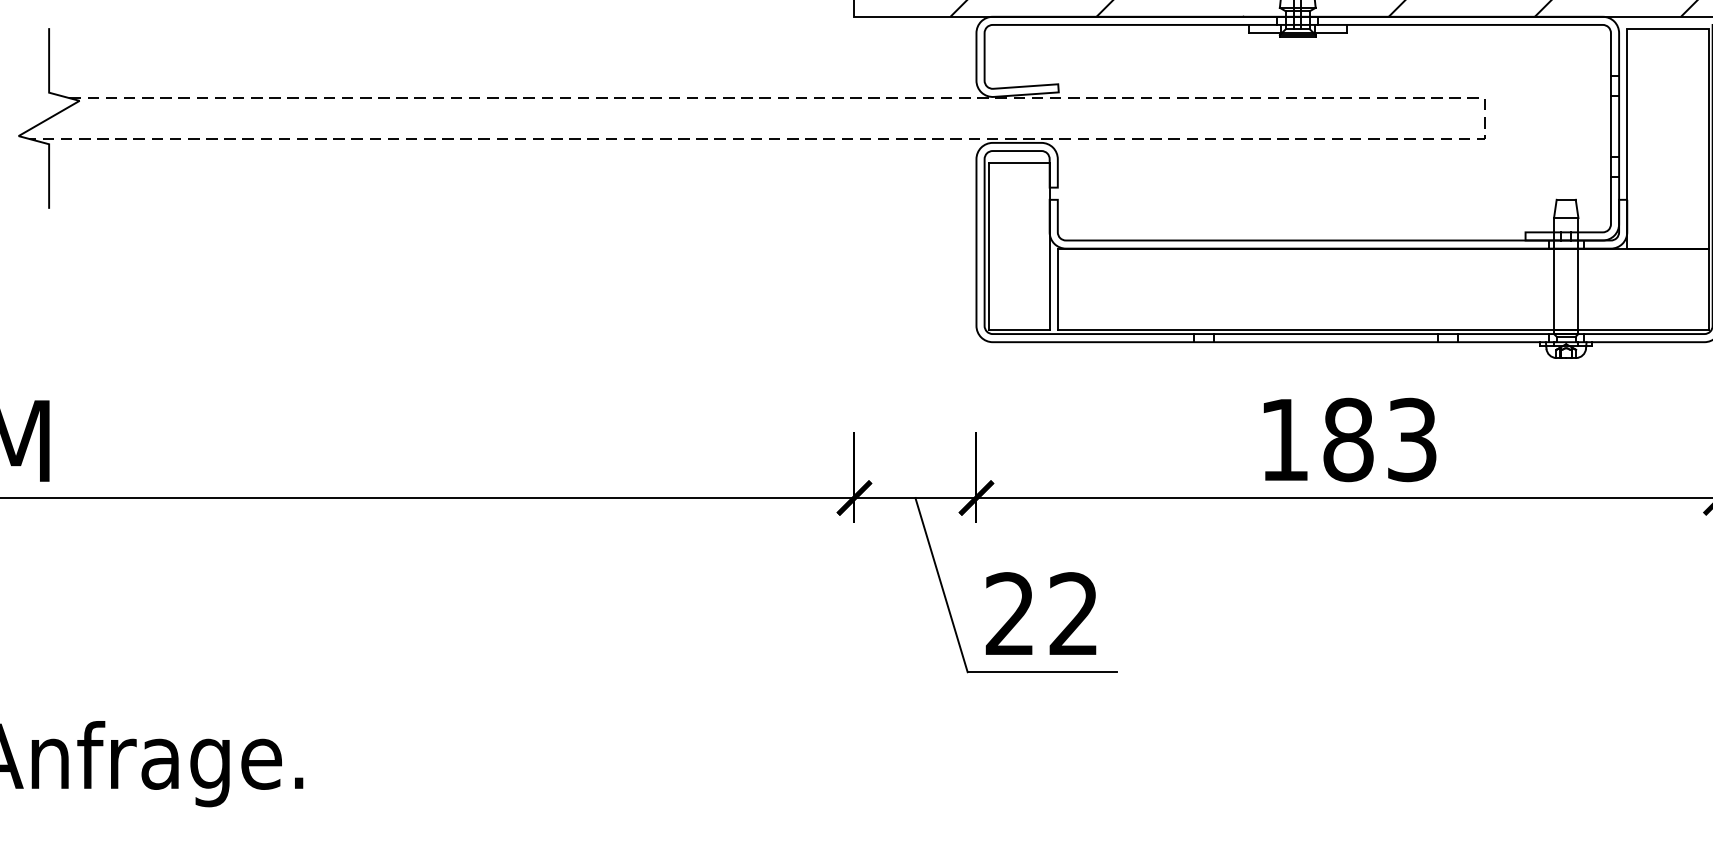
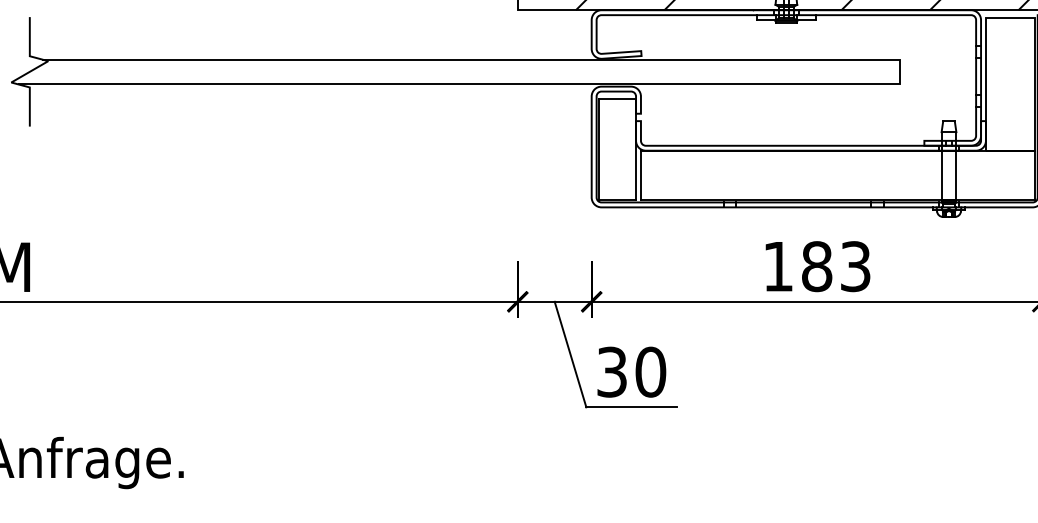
line: (1484, 139) -> (899, 84), dashed -> solid
text: (1042, 613) -> (631, 371), 22 -> 30

